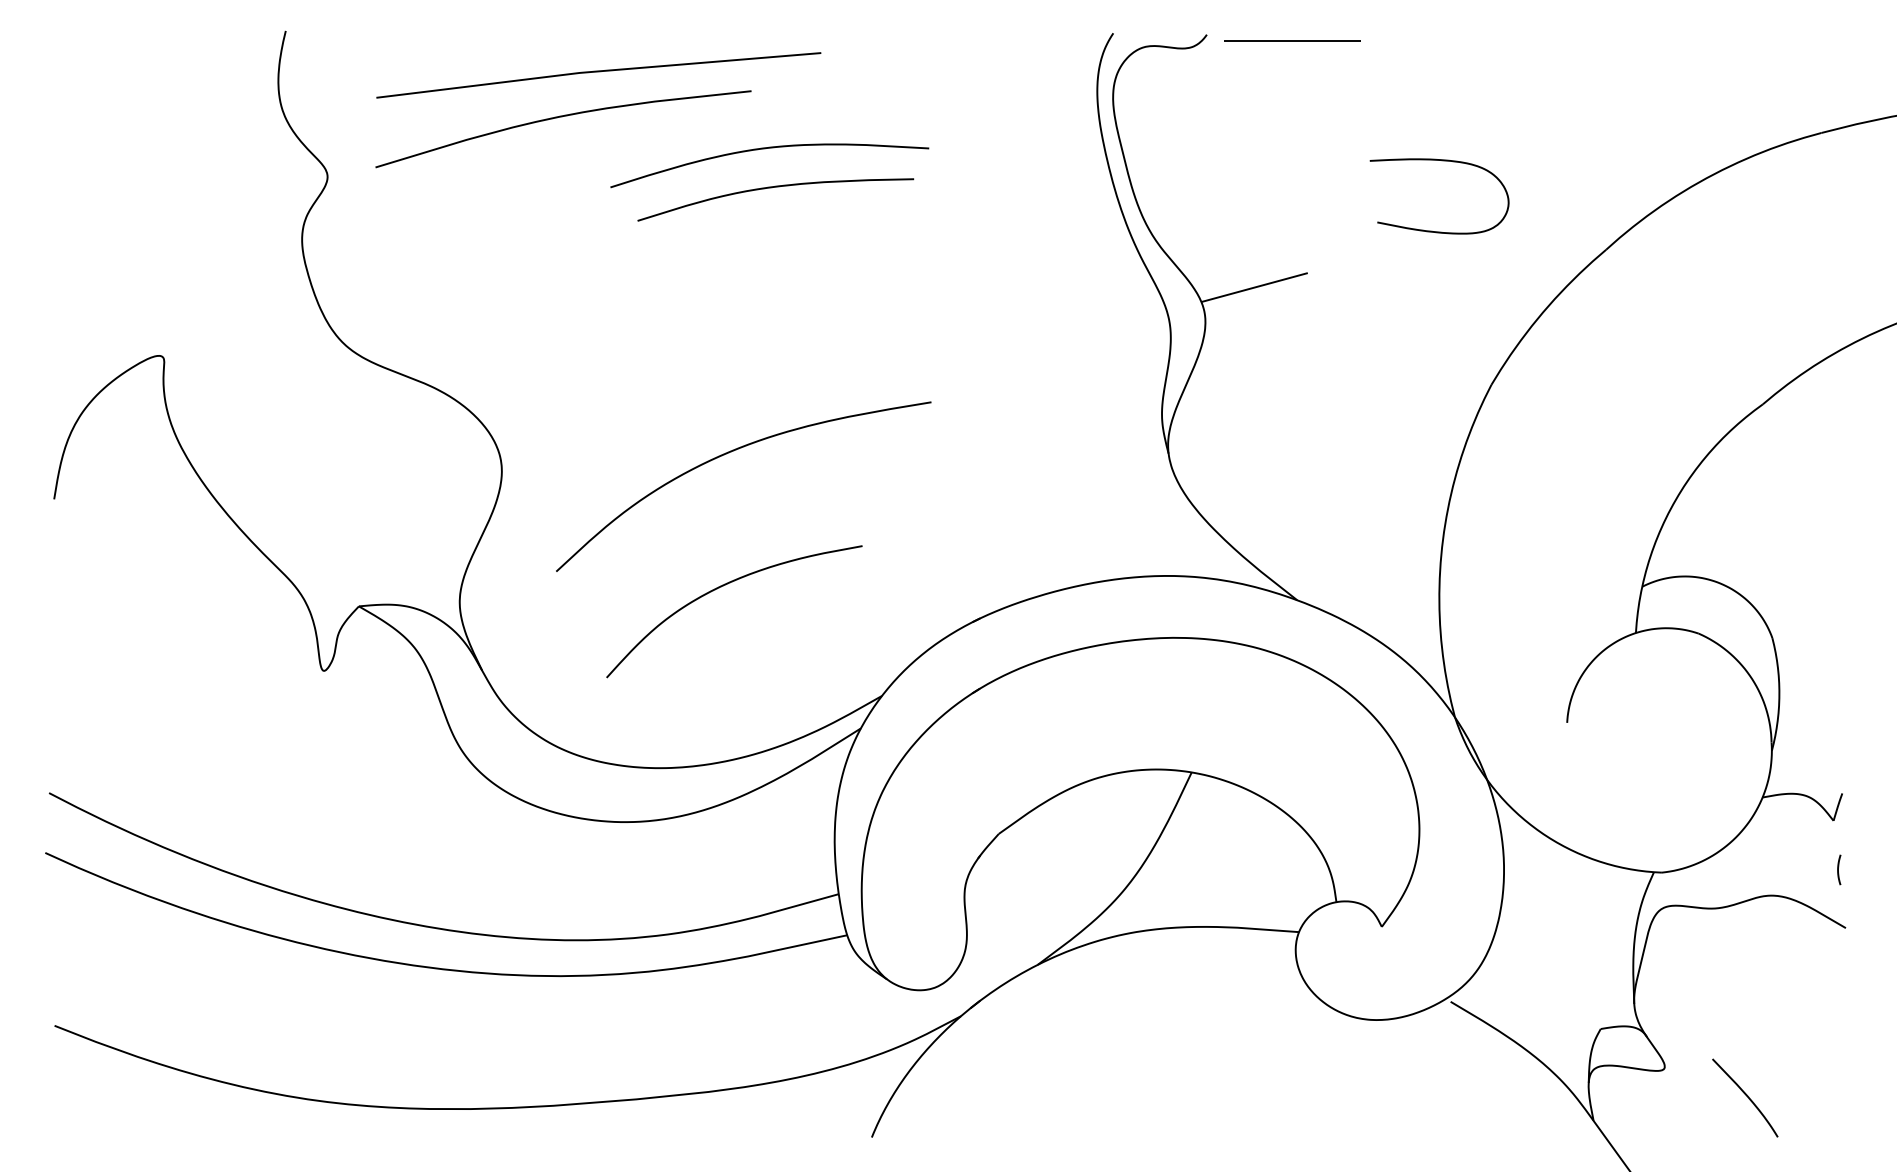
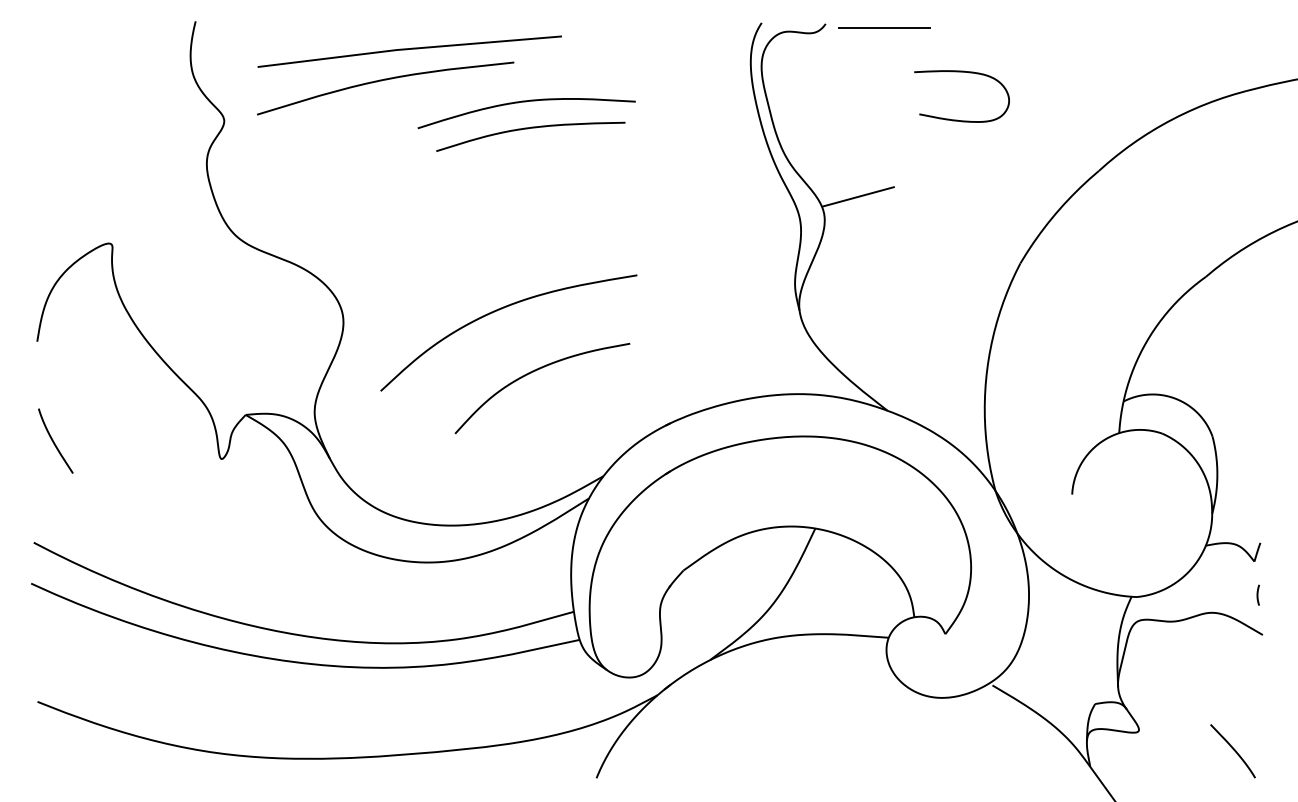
curve: (1433, 230) -> (957, 119), moved
curve: (721, 588) -> (533, 372), moved
curve: (79, 645) -> (54, 441), added
curve: (1745, 1096) -> (1233, 750), moved

